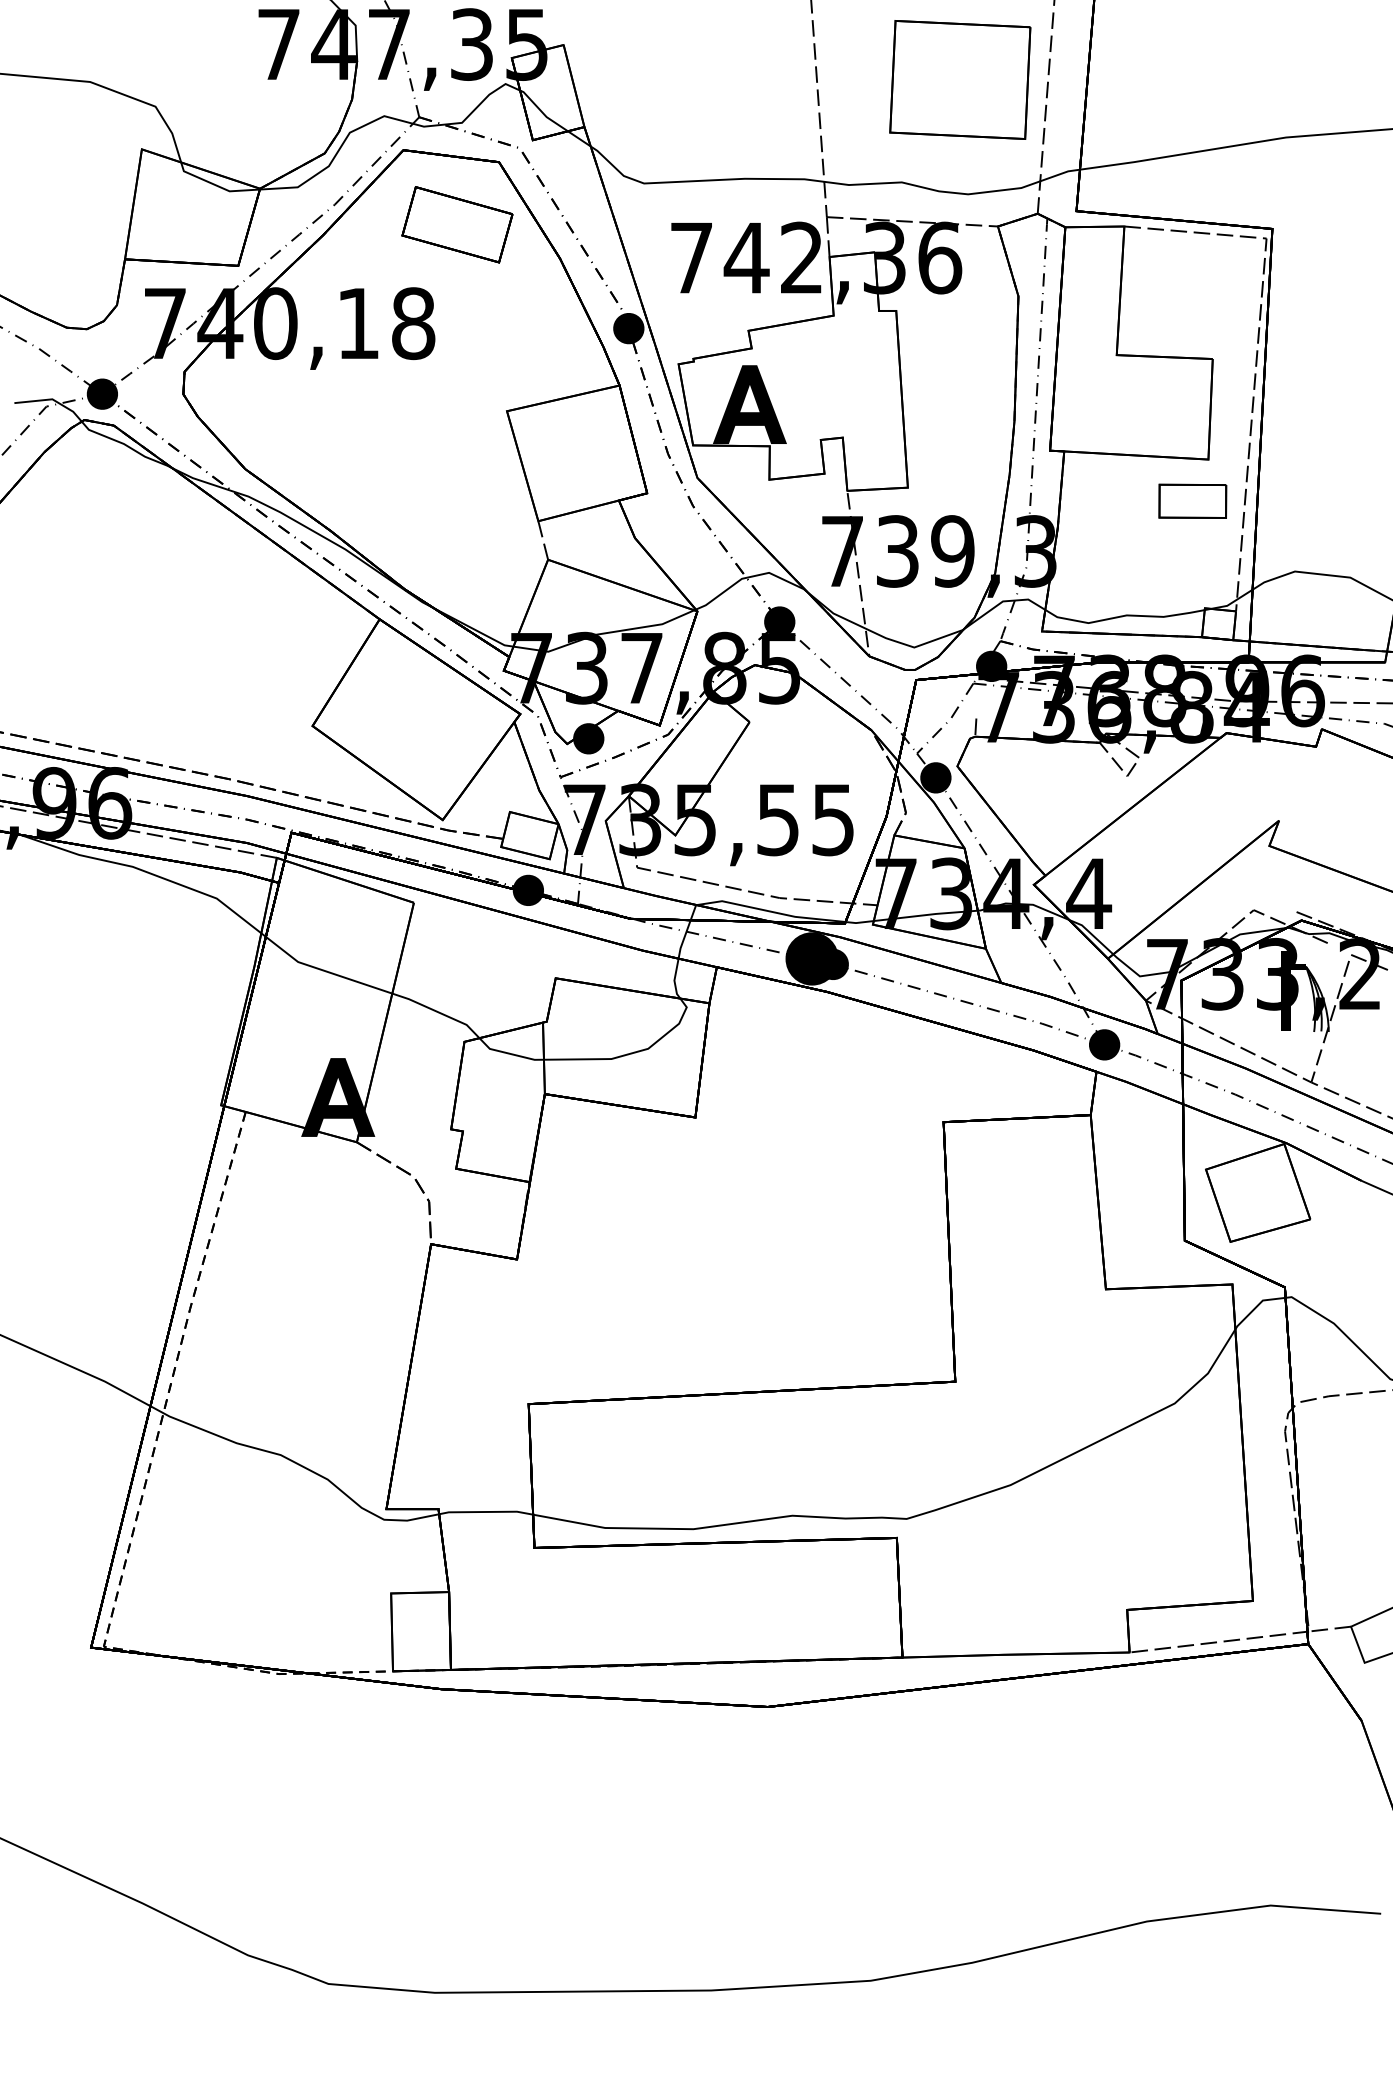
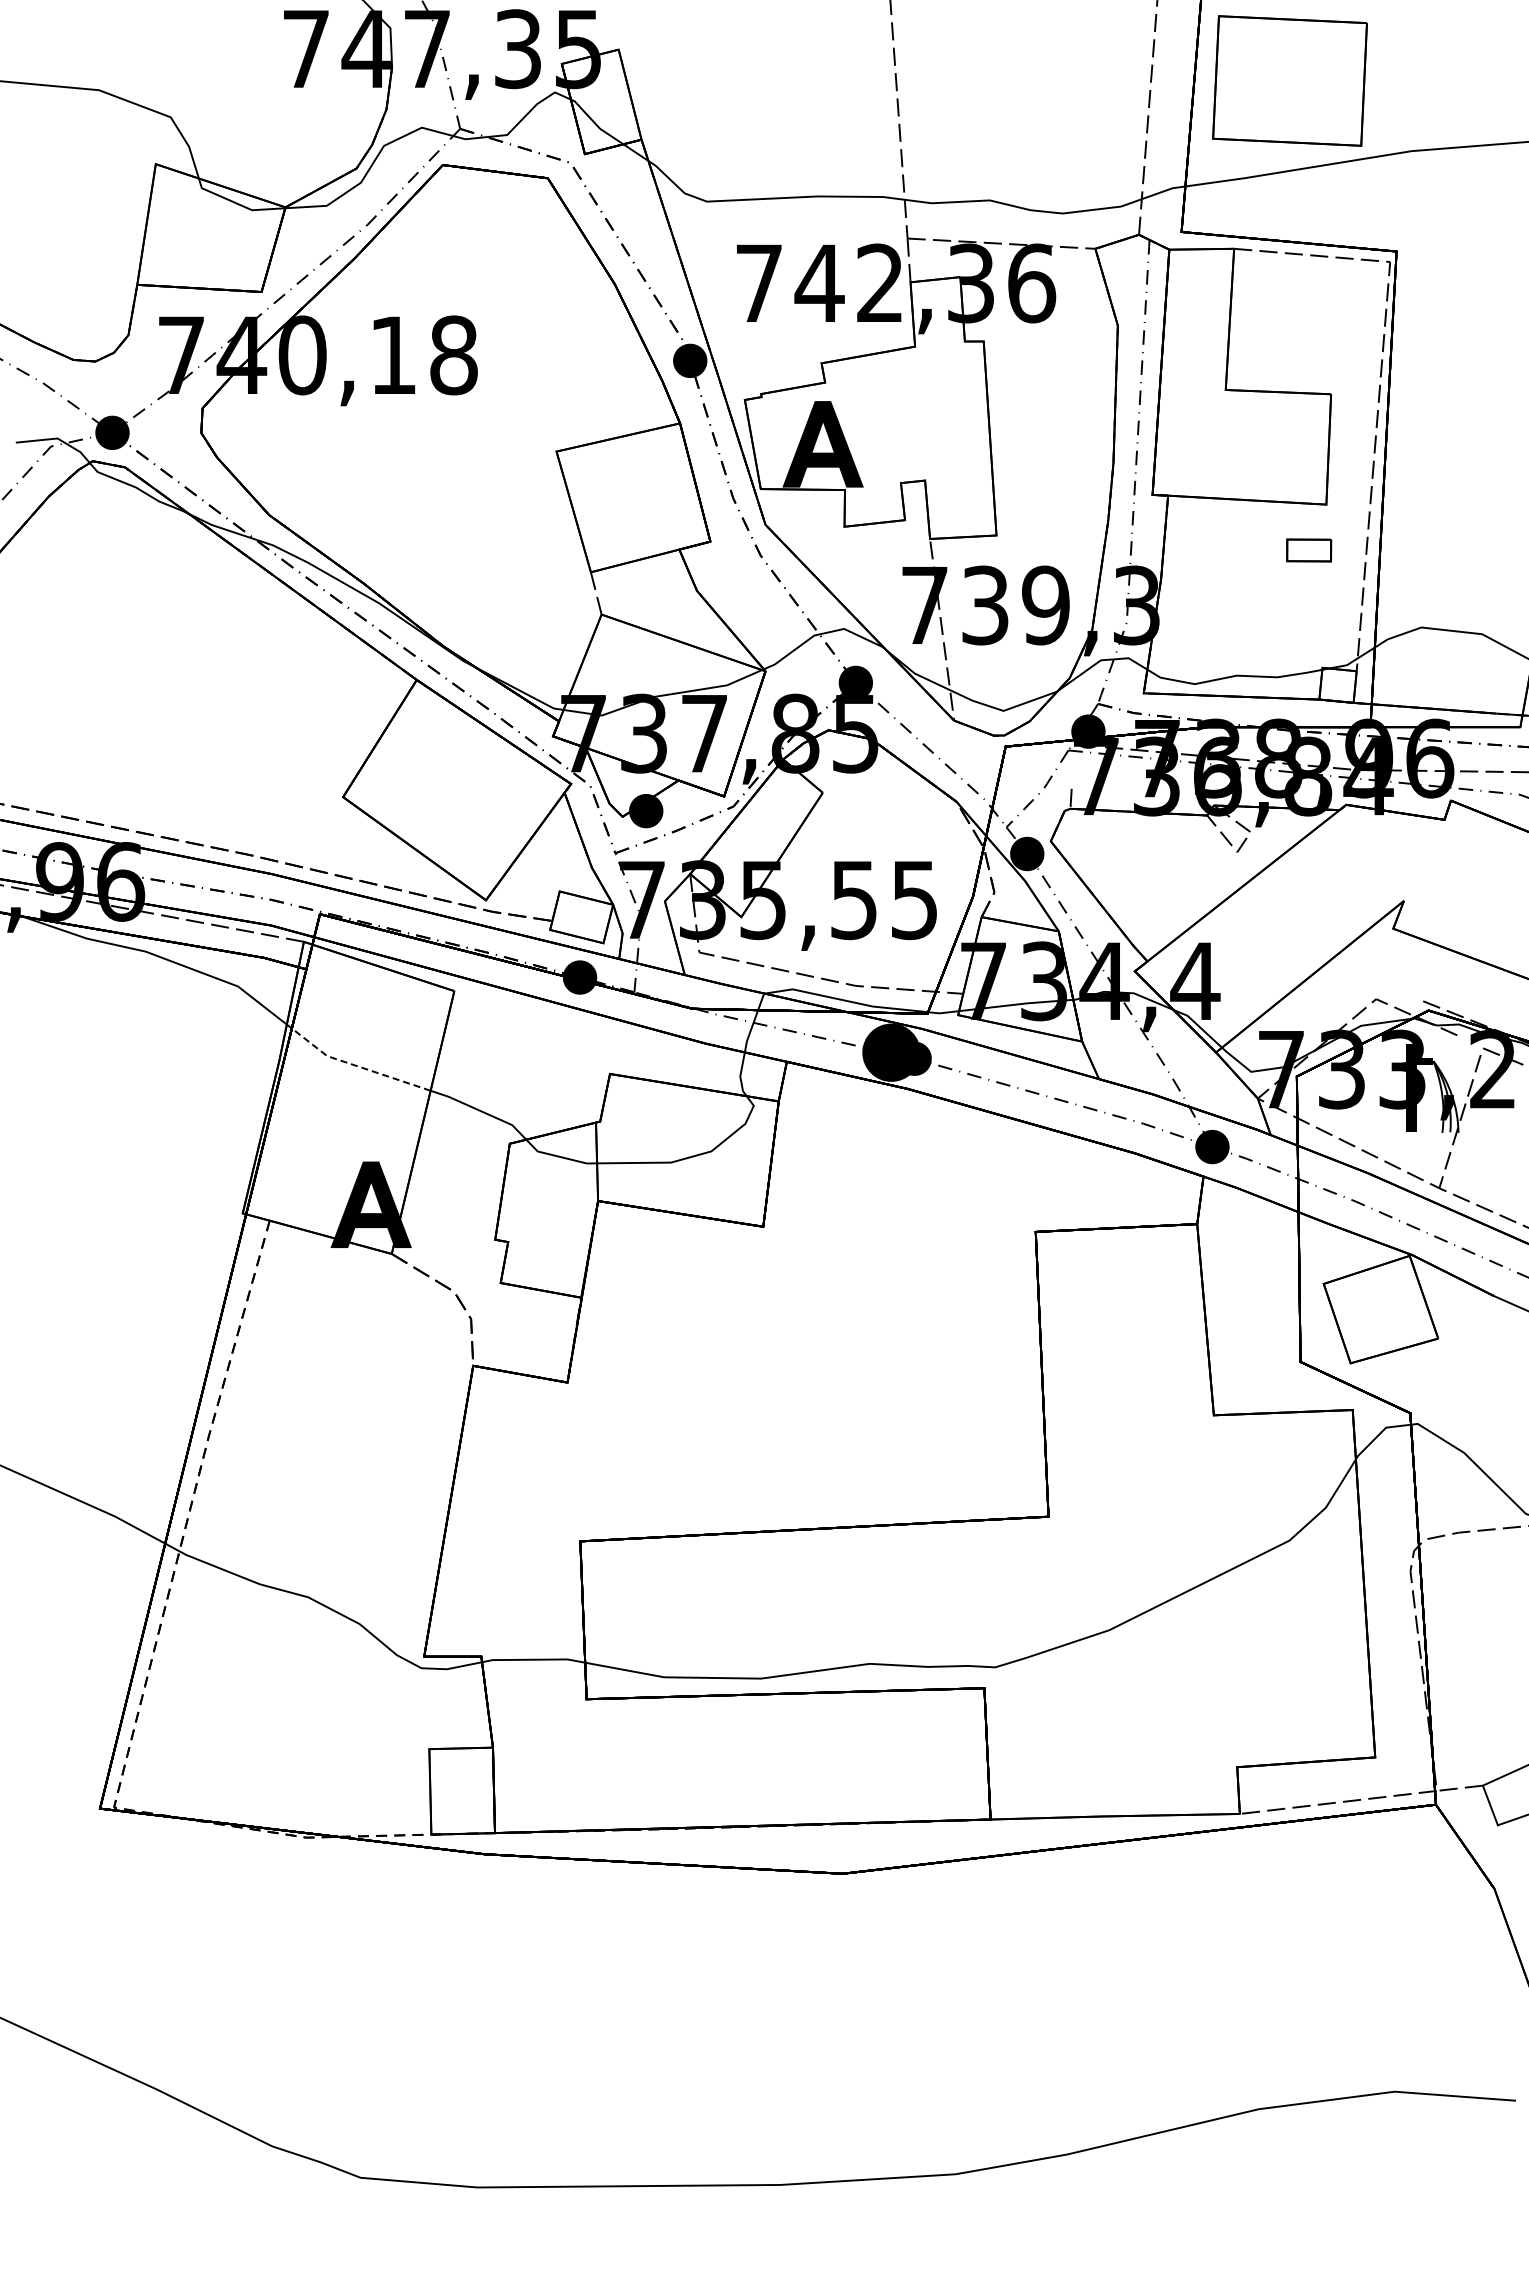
part: (959, 79) -> (1289, 80), moved
part: (456, 224) -> (501, 246), removed
part: (1192, 501) -> (1308, 550), size x0.6
line: (322, 970) -> (353, 1065), solid -> dashed

